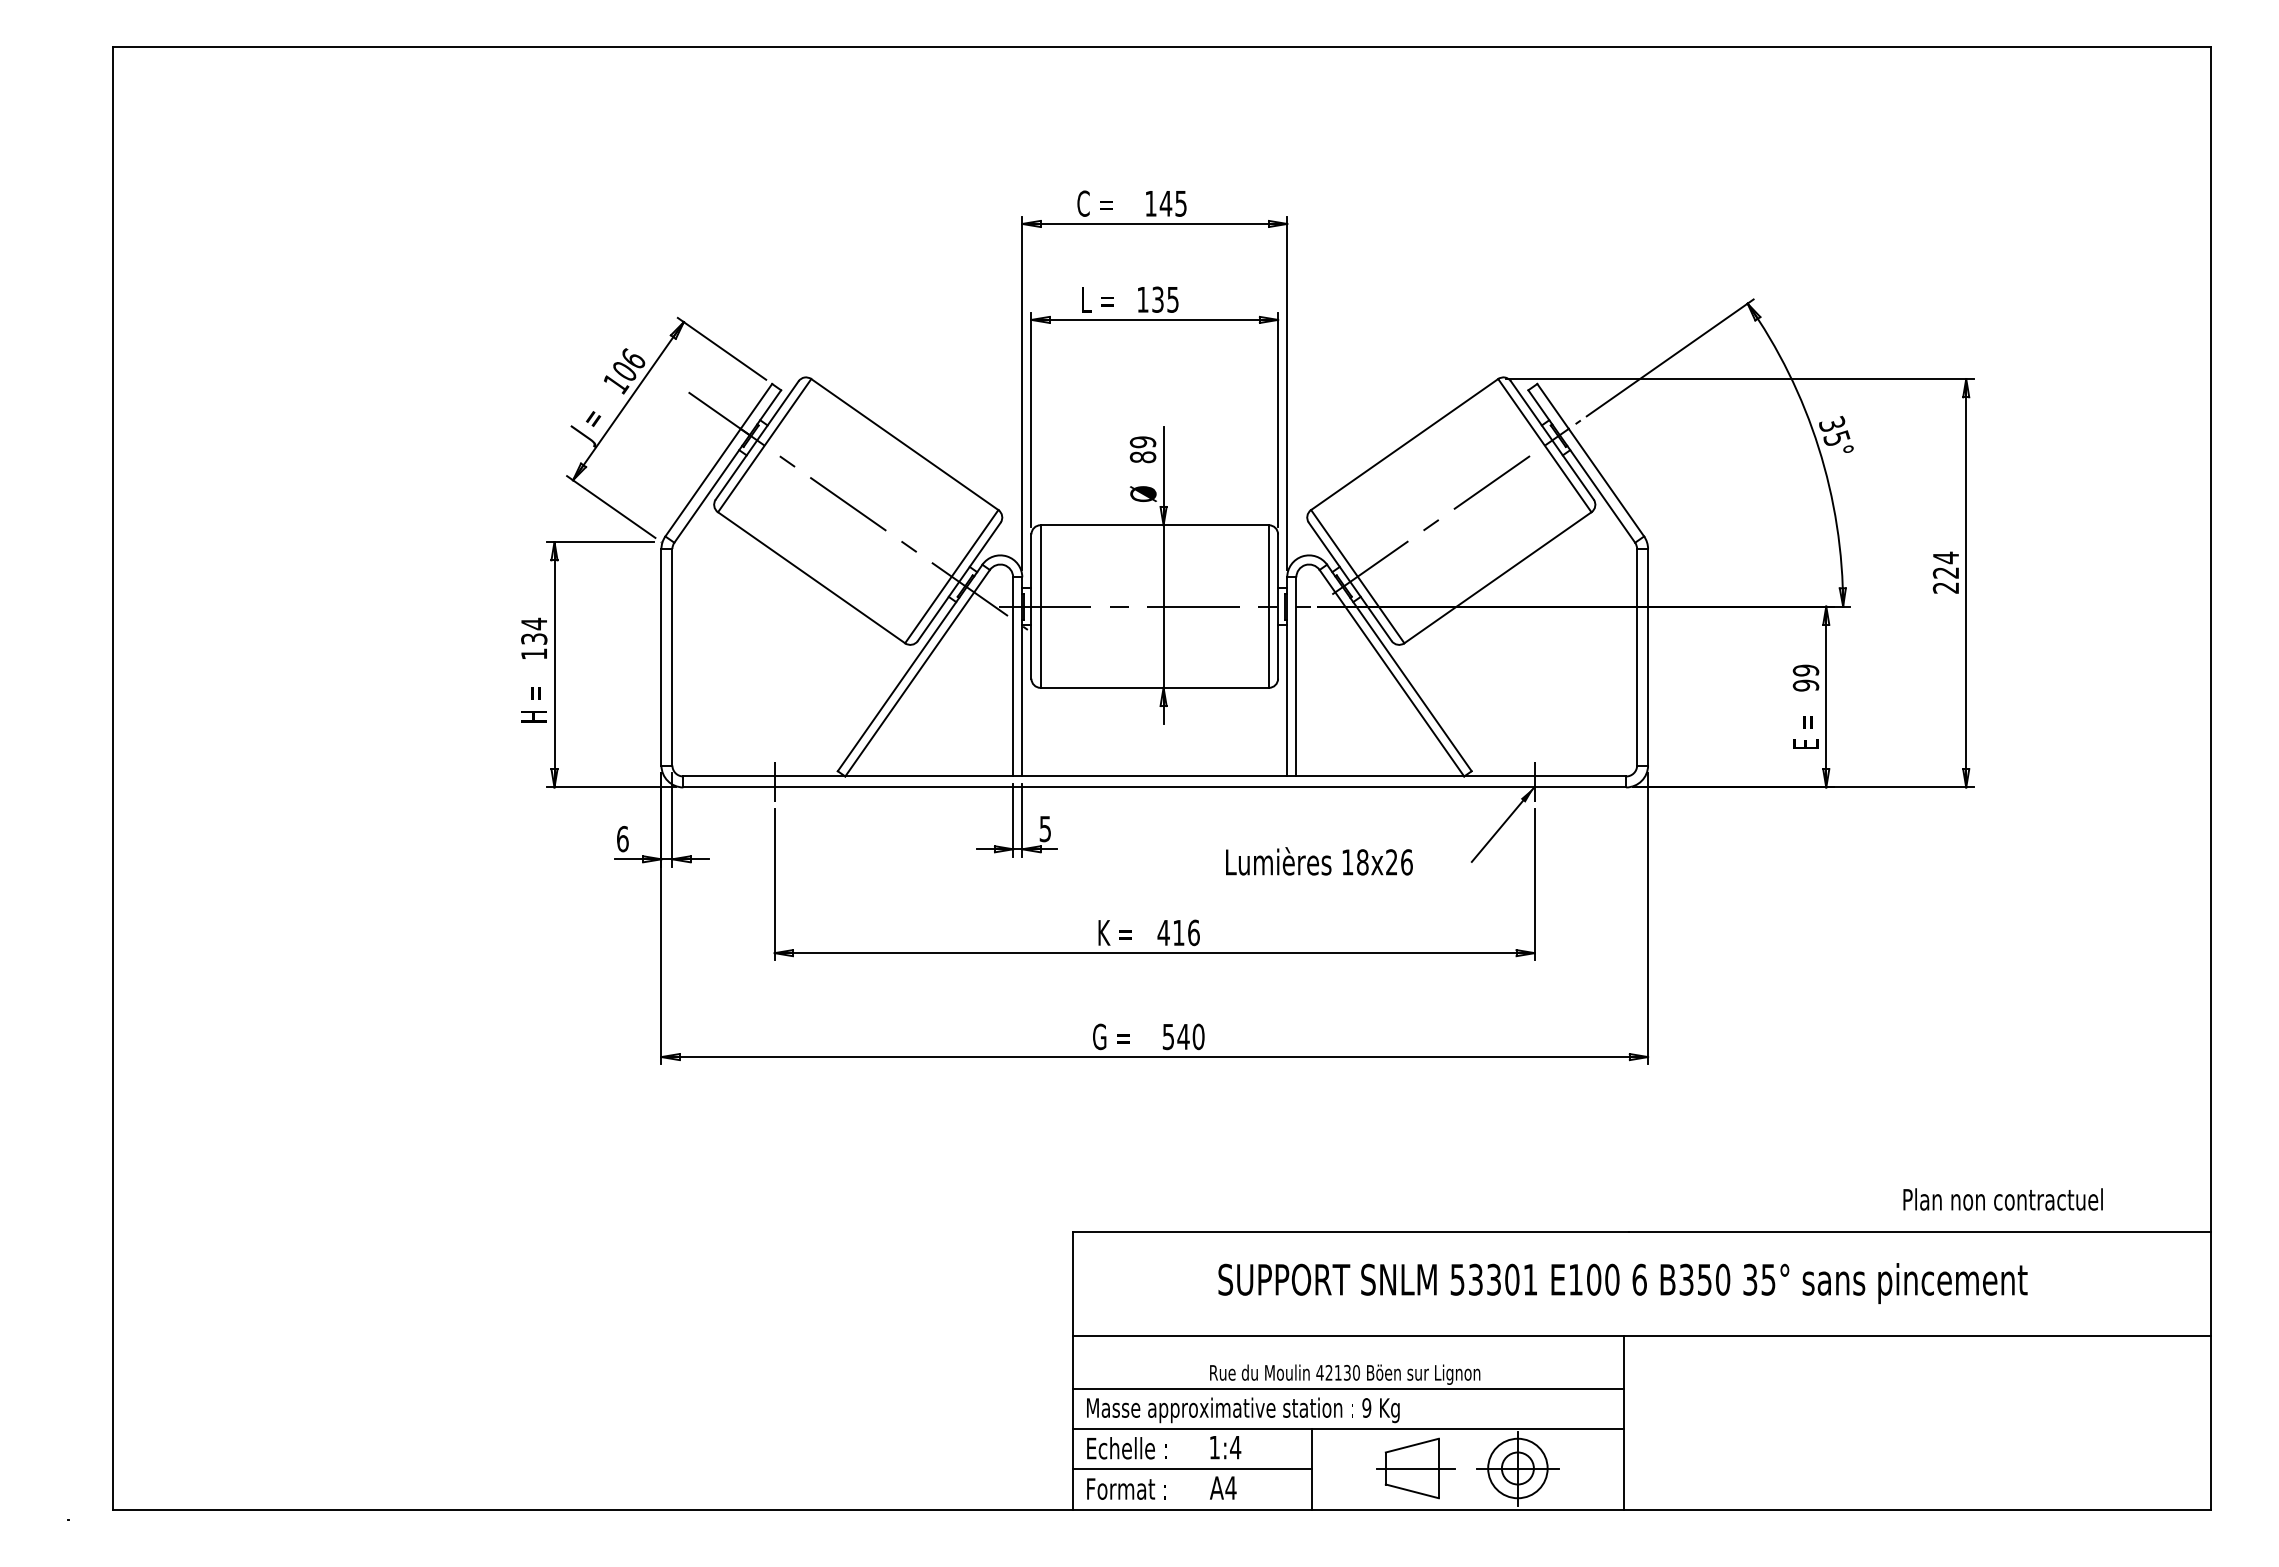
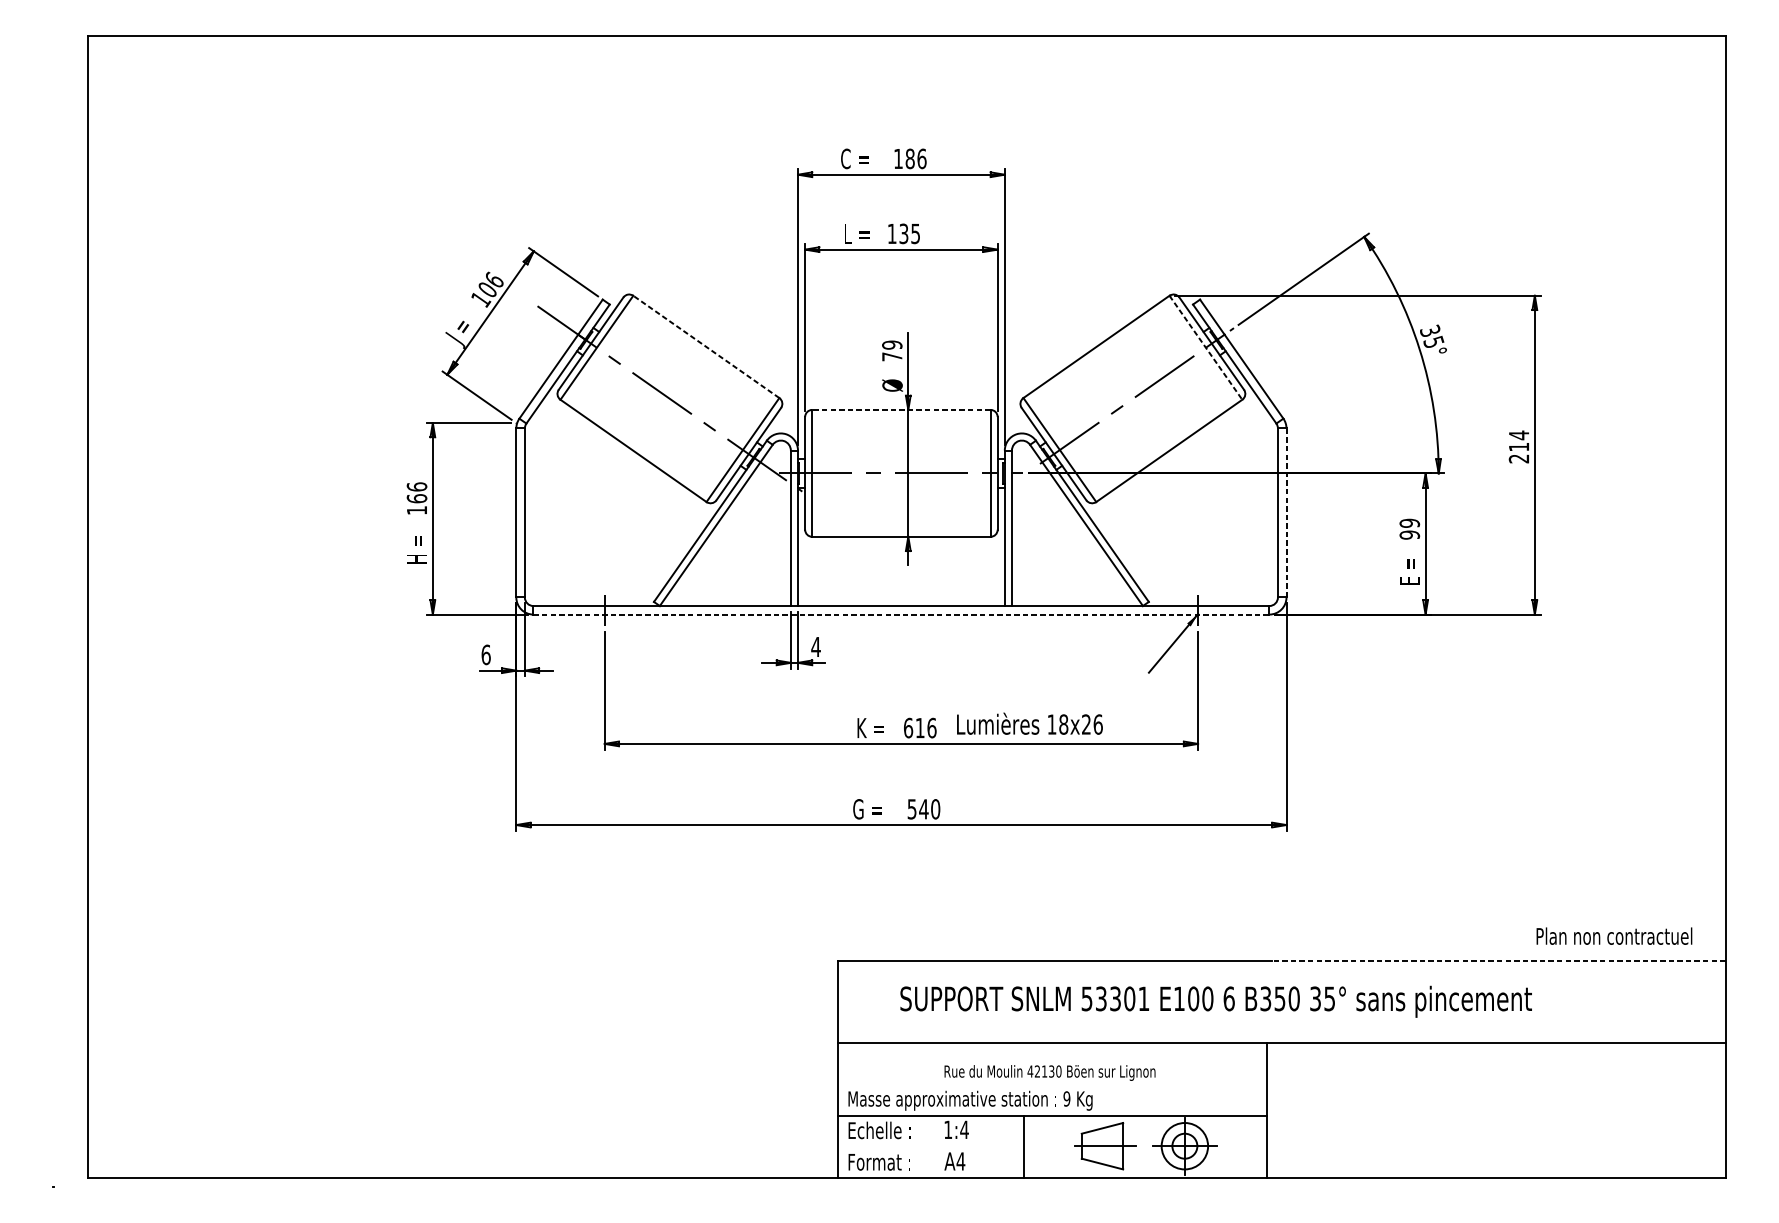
text: (1173, 203) -> (916, 158), 145 -> 186
line: (904, 444) -> (706, 346), solid -> dashed
line: (1545, 446) -> (1206, 348), solid -> dashed
text: (1142, 457) -> (891, 357), 89 -> 79
line: (1154, 525) -> (901, 410), solid -> dashed
text: (1945, 572) -> (1518, 446), 224 -> 214
text: (534, 630) -> (417, 492), 134 -> 166
line: (1648, 656) -> (1286, 512), solid -> dashed
line: (1155, 787) -> (901, 614), solid -> dashed
text: (1045, 829) -> (816, 647), 5 -> 4
text: (1319, 861) -> (1030, 723), moved
text: (1163, 932) -> (908, 727), 416 -> 616
text: (2002, 1199) -> (1613, 936), moved
line: (1919, 1231) -> (1498, 961), solid -> dashed
text: (1622, 1283) -> (1215, 1001), moved
line: (1348, 1388) -> (1052, 1083), removed
line: (1192, 1469) -> (930, 1146), removed

